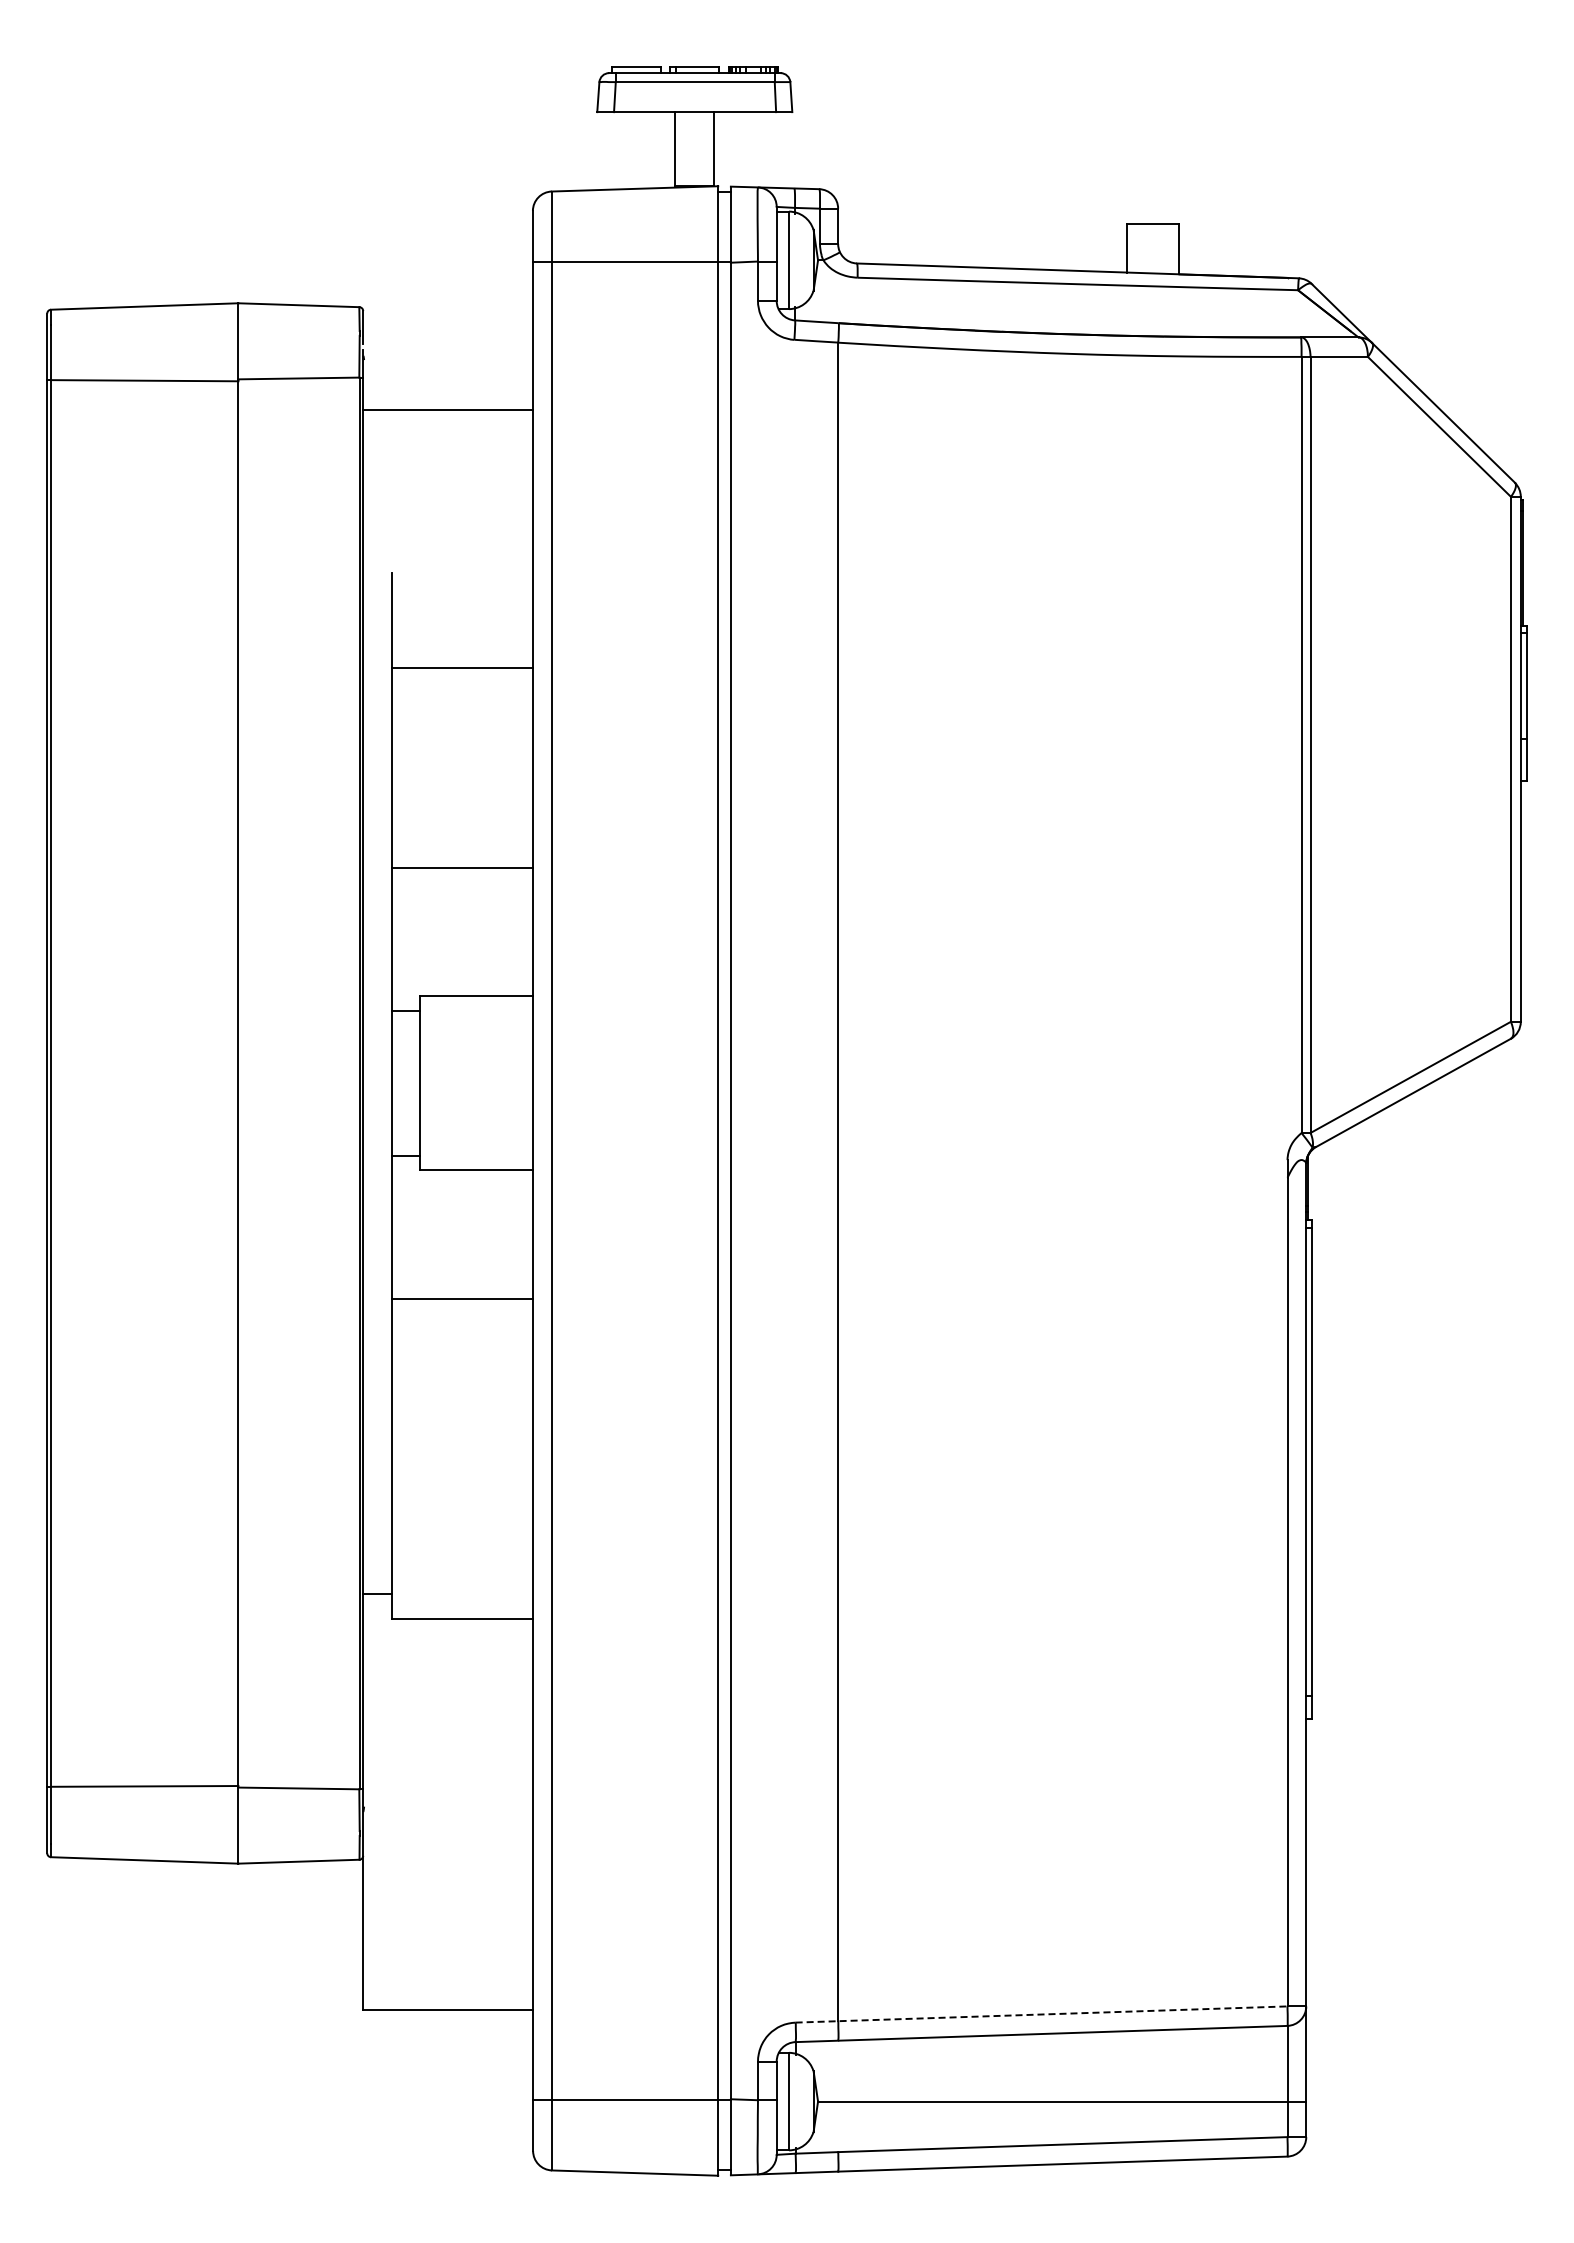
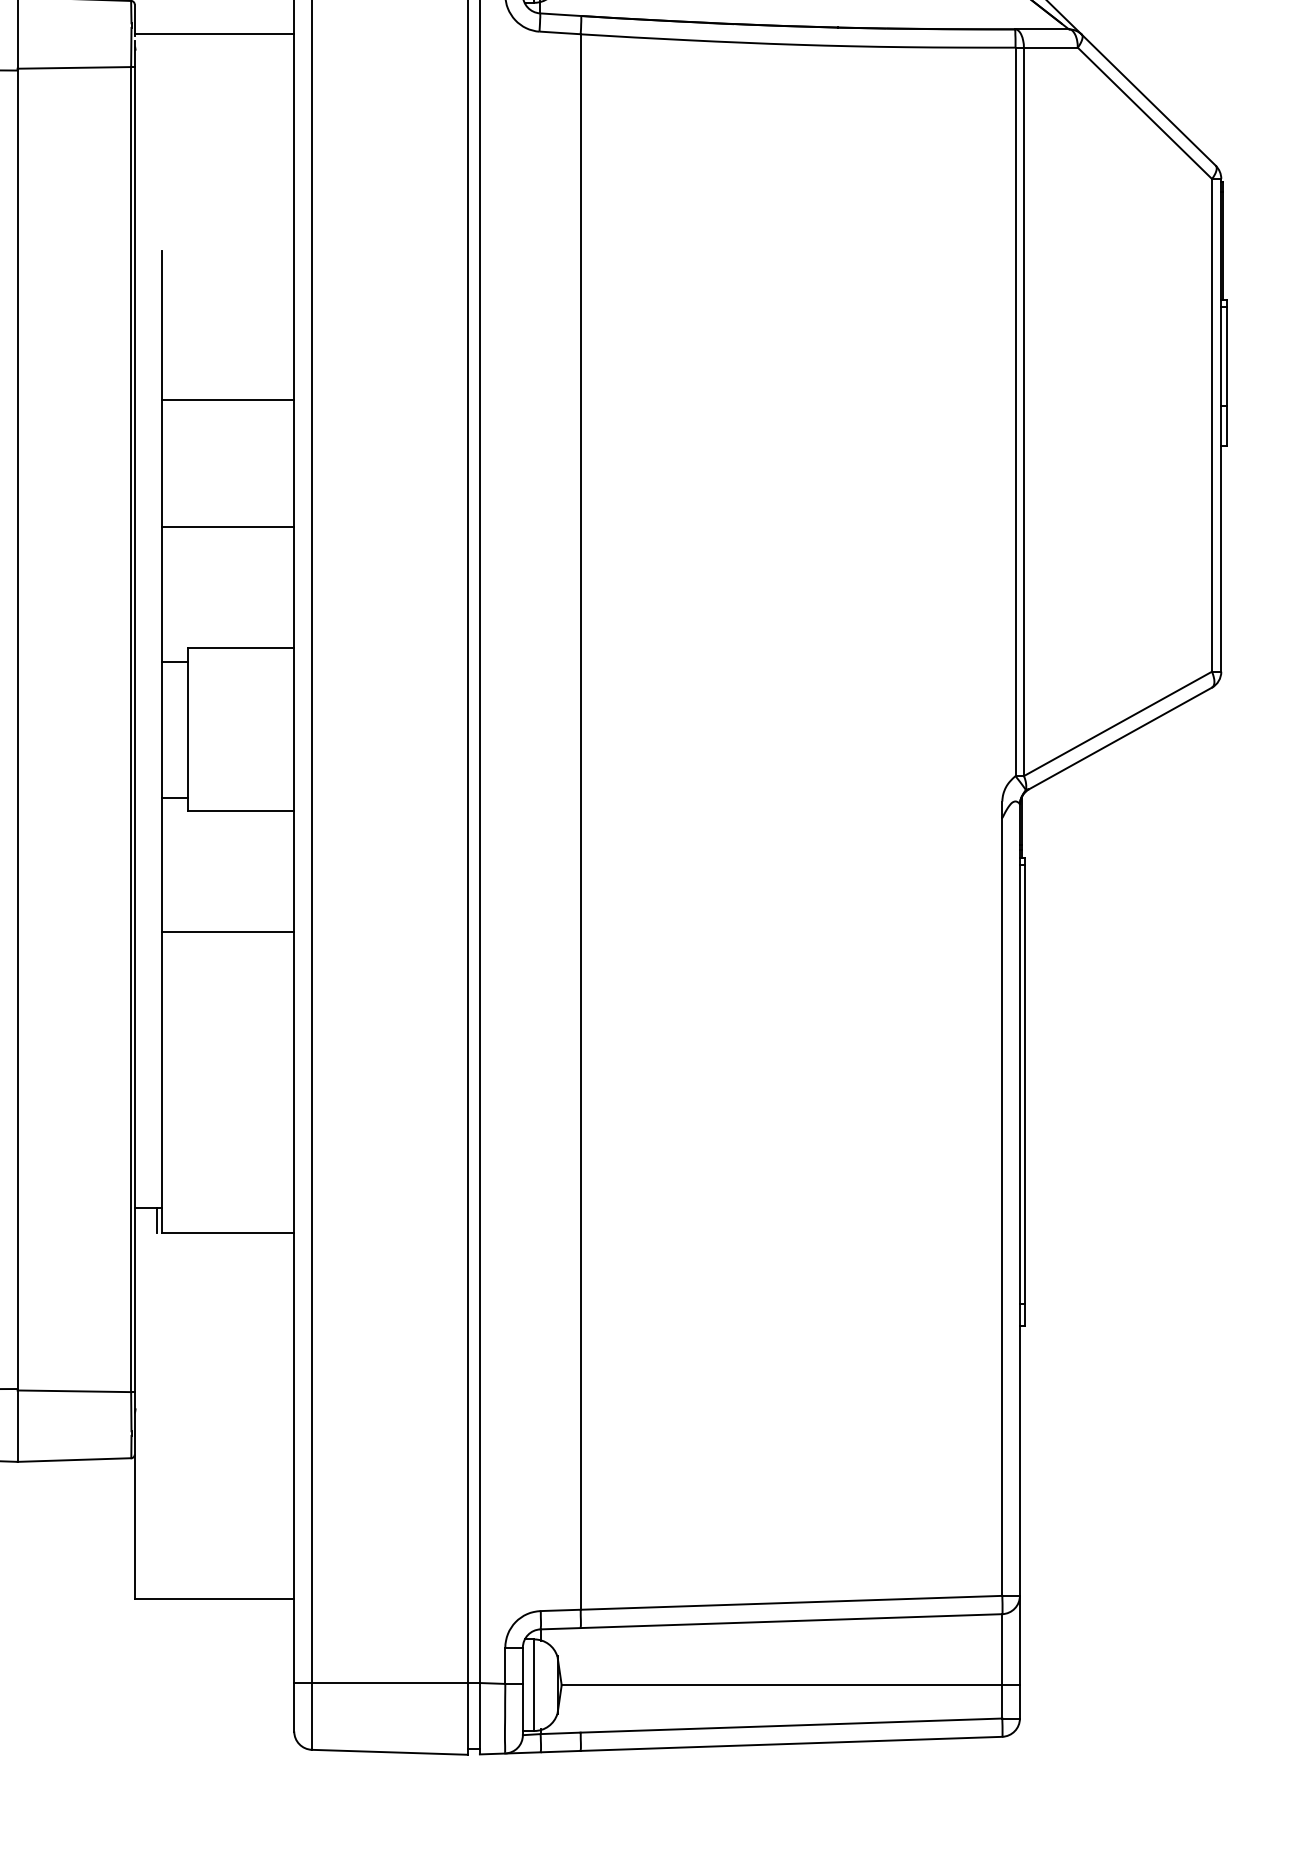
line: (447, 409) -> (213, 33), moved
line: (462, 667) -> (227, 400), moved
line: (386, 1606) -> (156, 1220), added
line: (1042, 2014) -> (772, 1603), dashed -> solid

